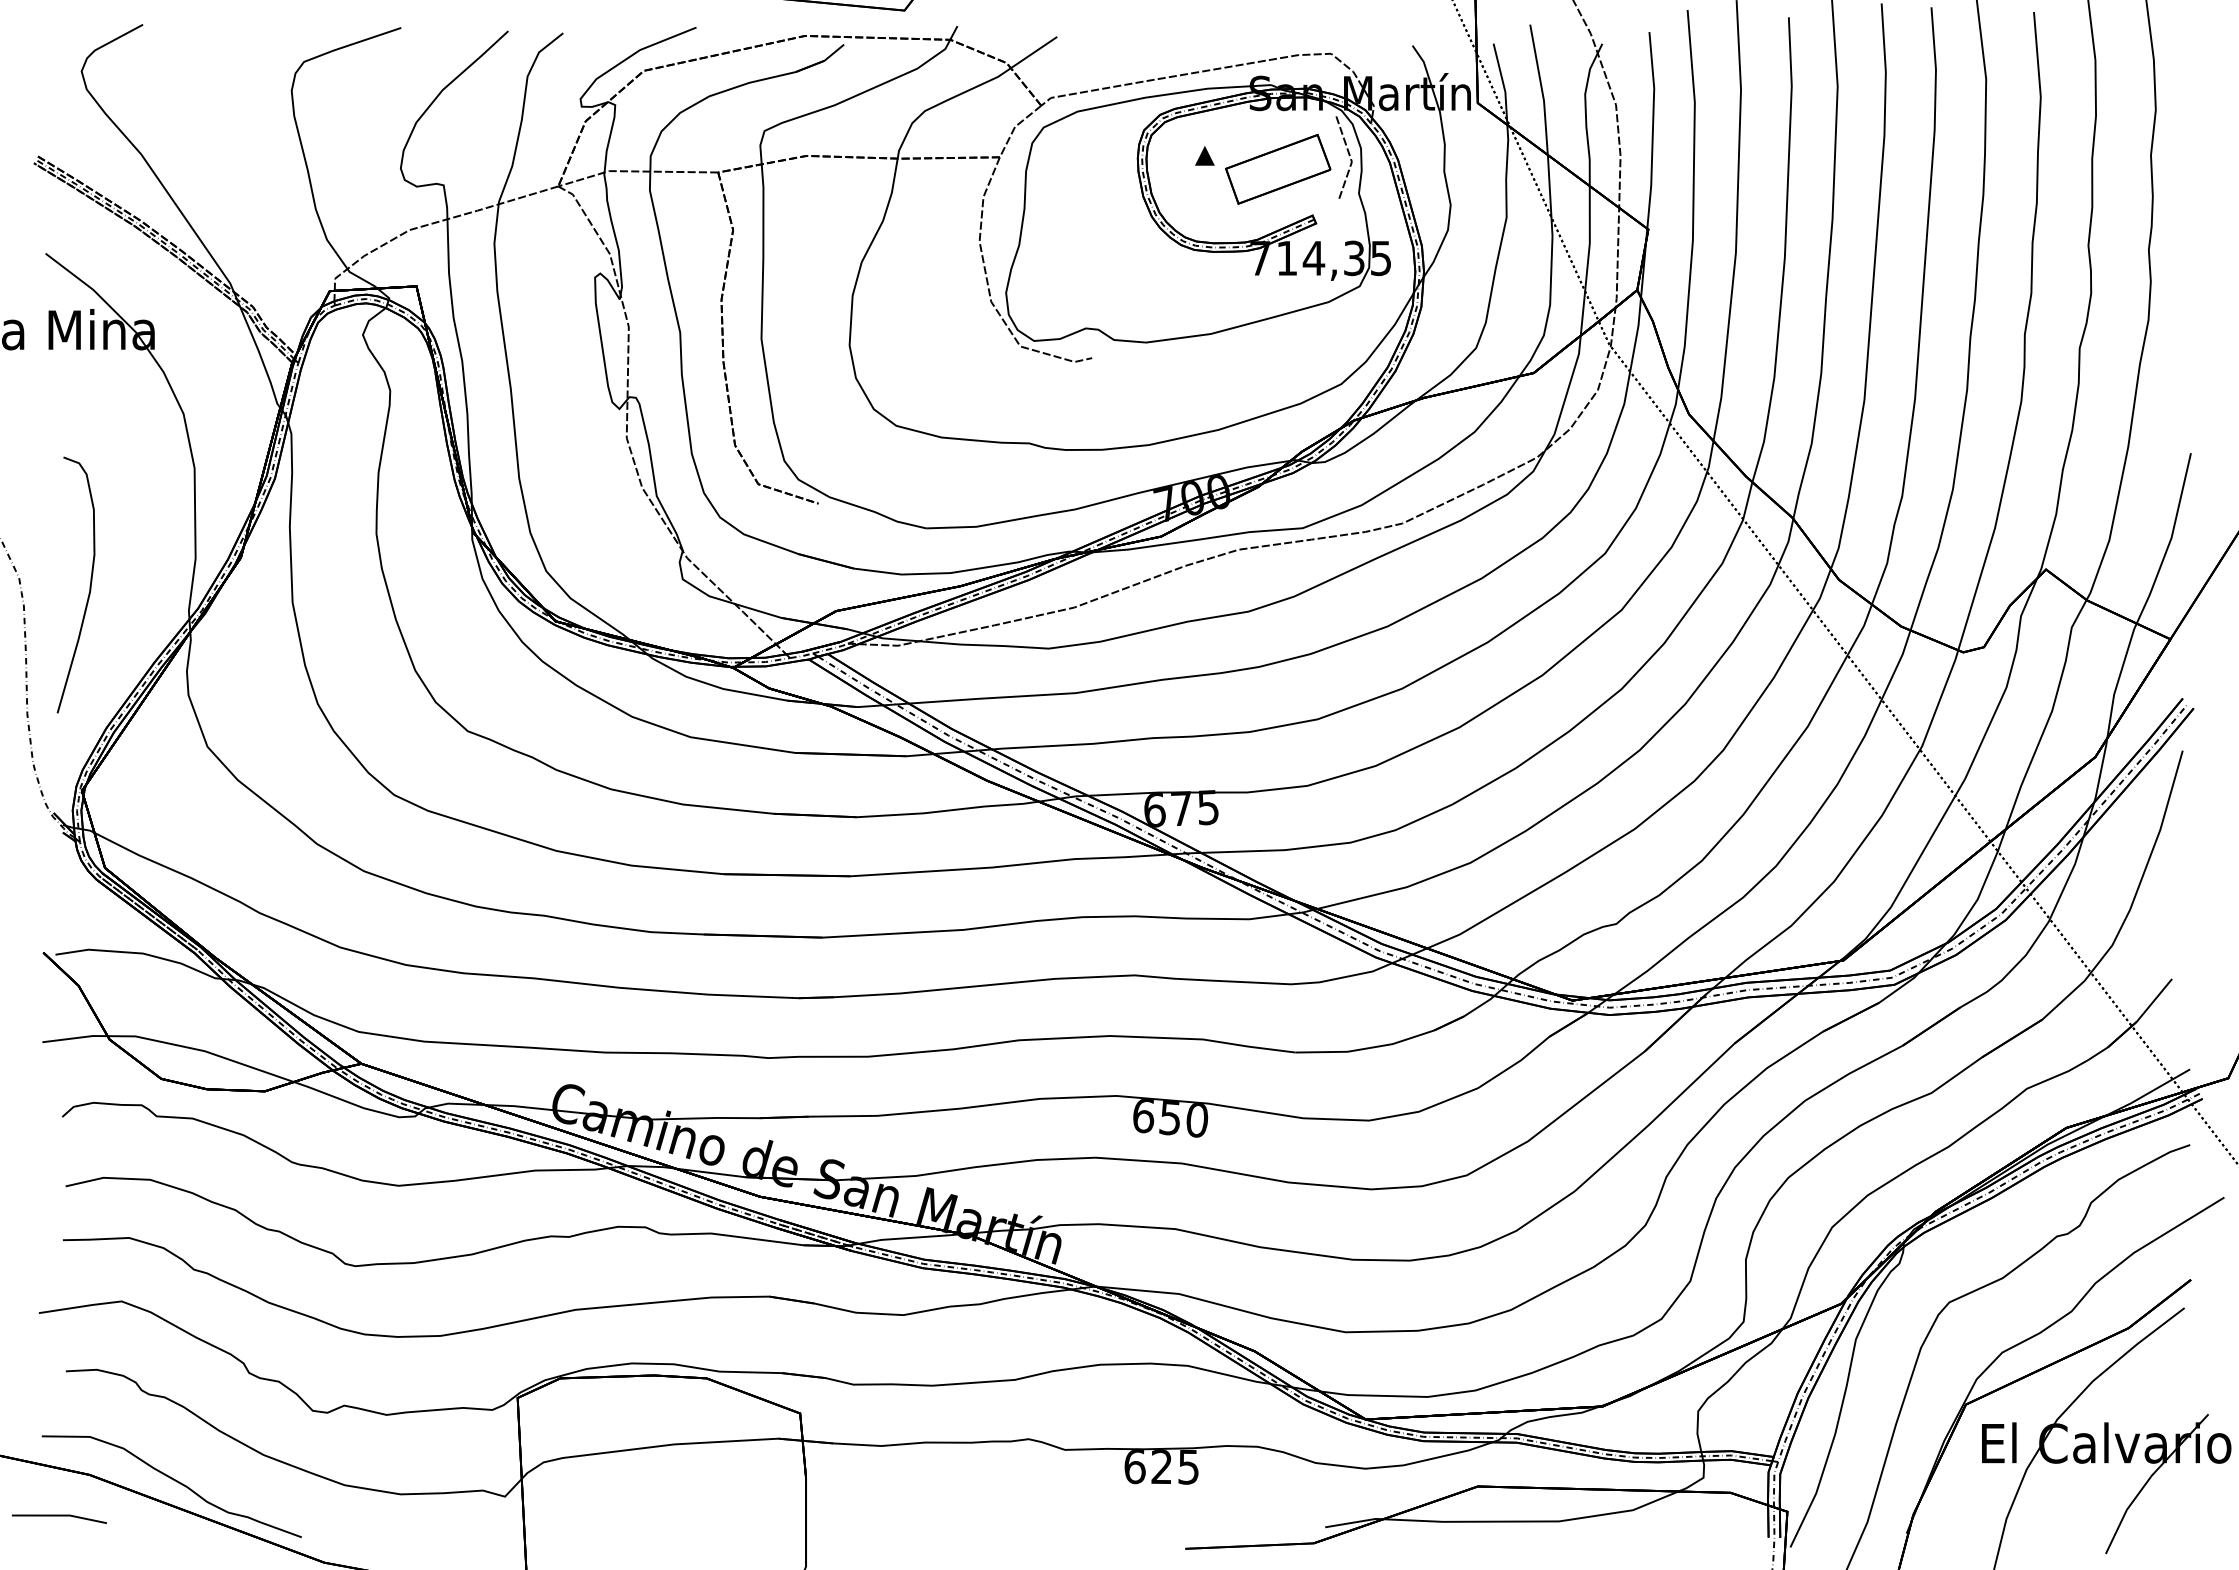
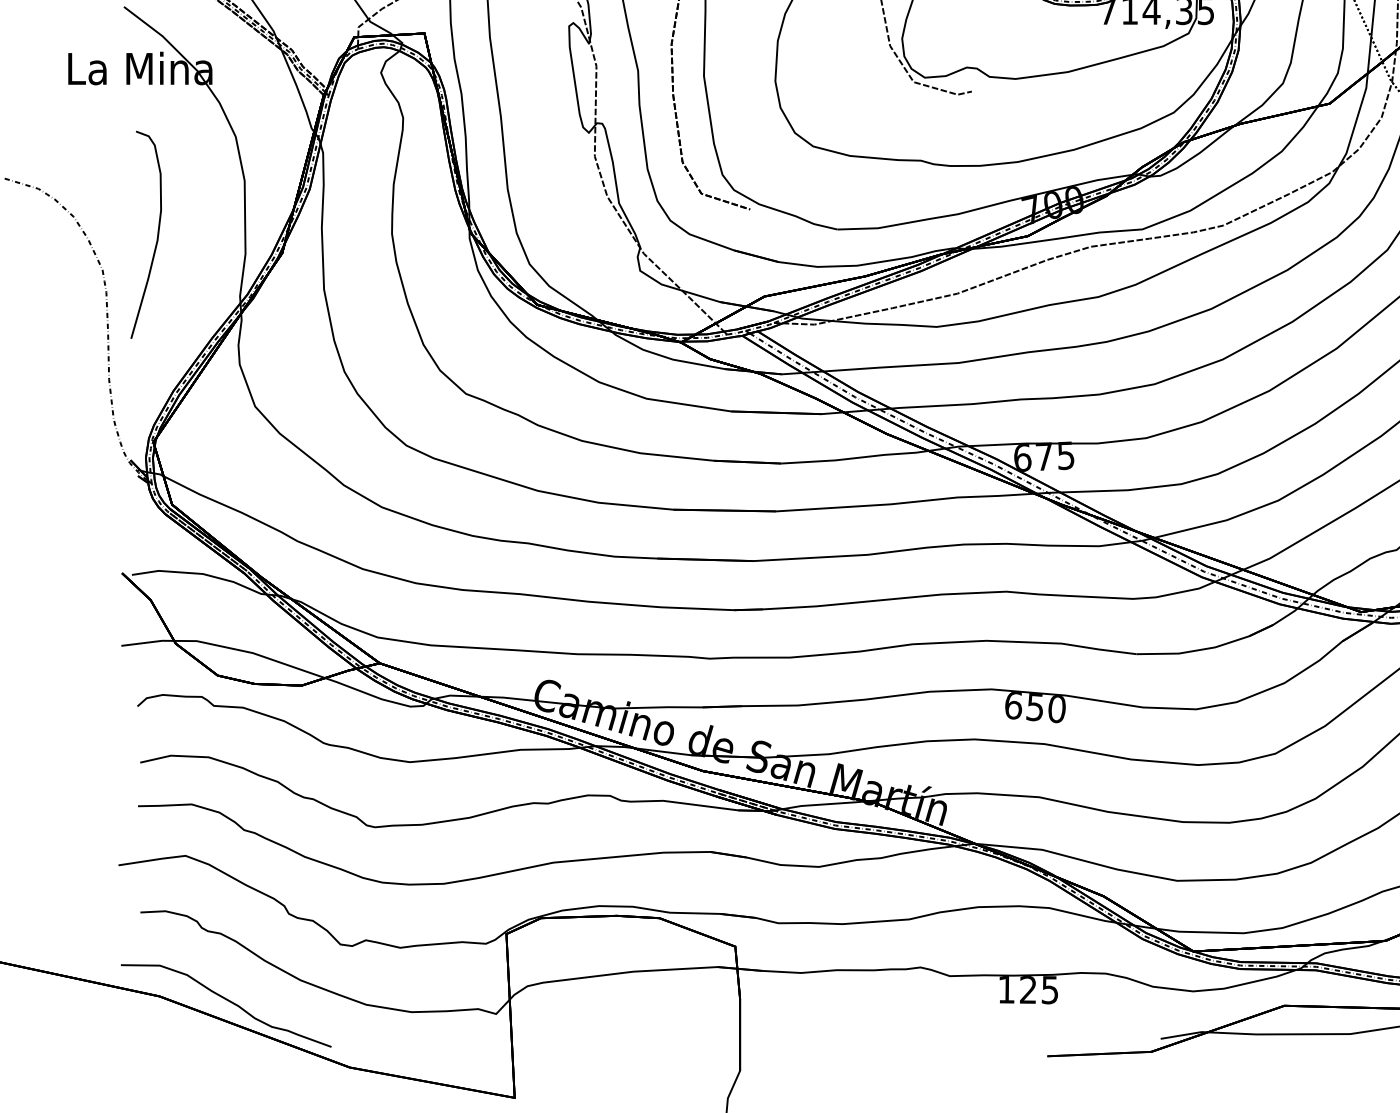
curve: (89, 585) -> (157, 235), moved
text: (1134, 1467) -> (1006, 990), 625 -> 125
line: (59, 1516) -> (135, 1030), removed

